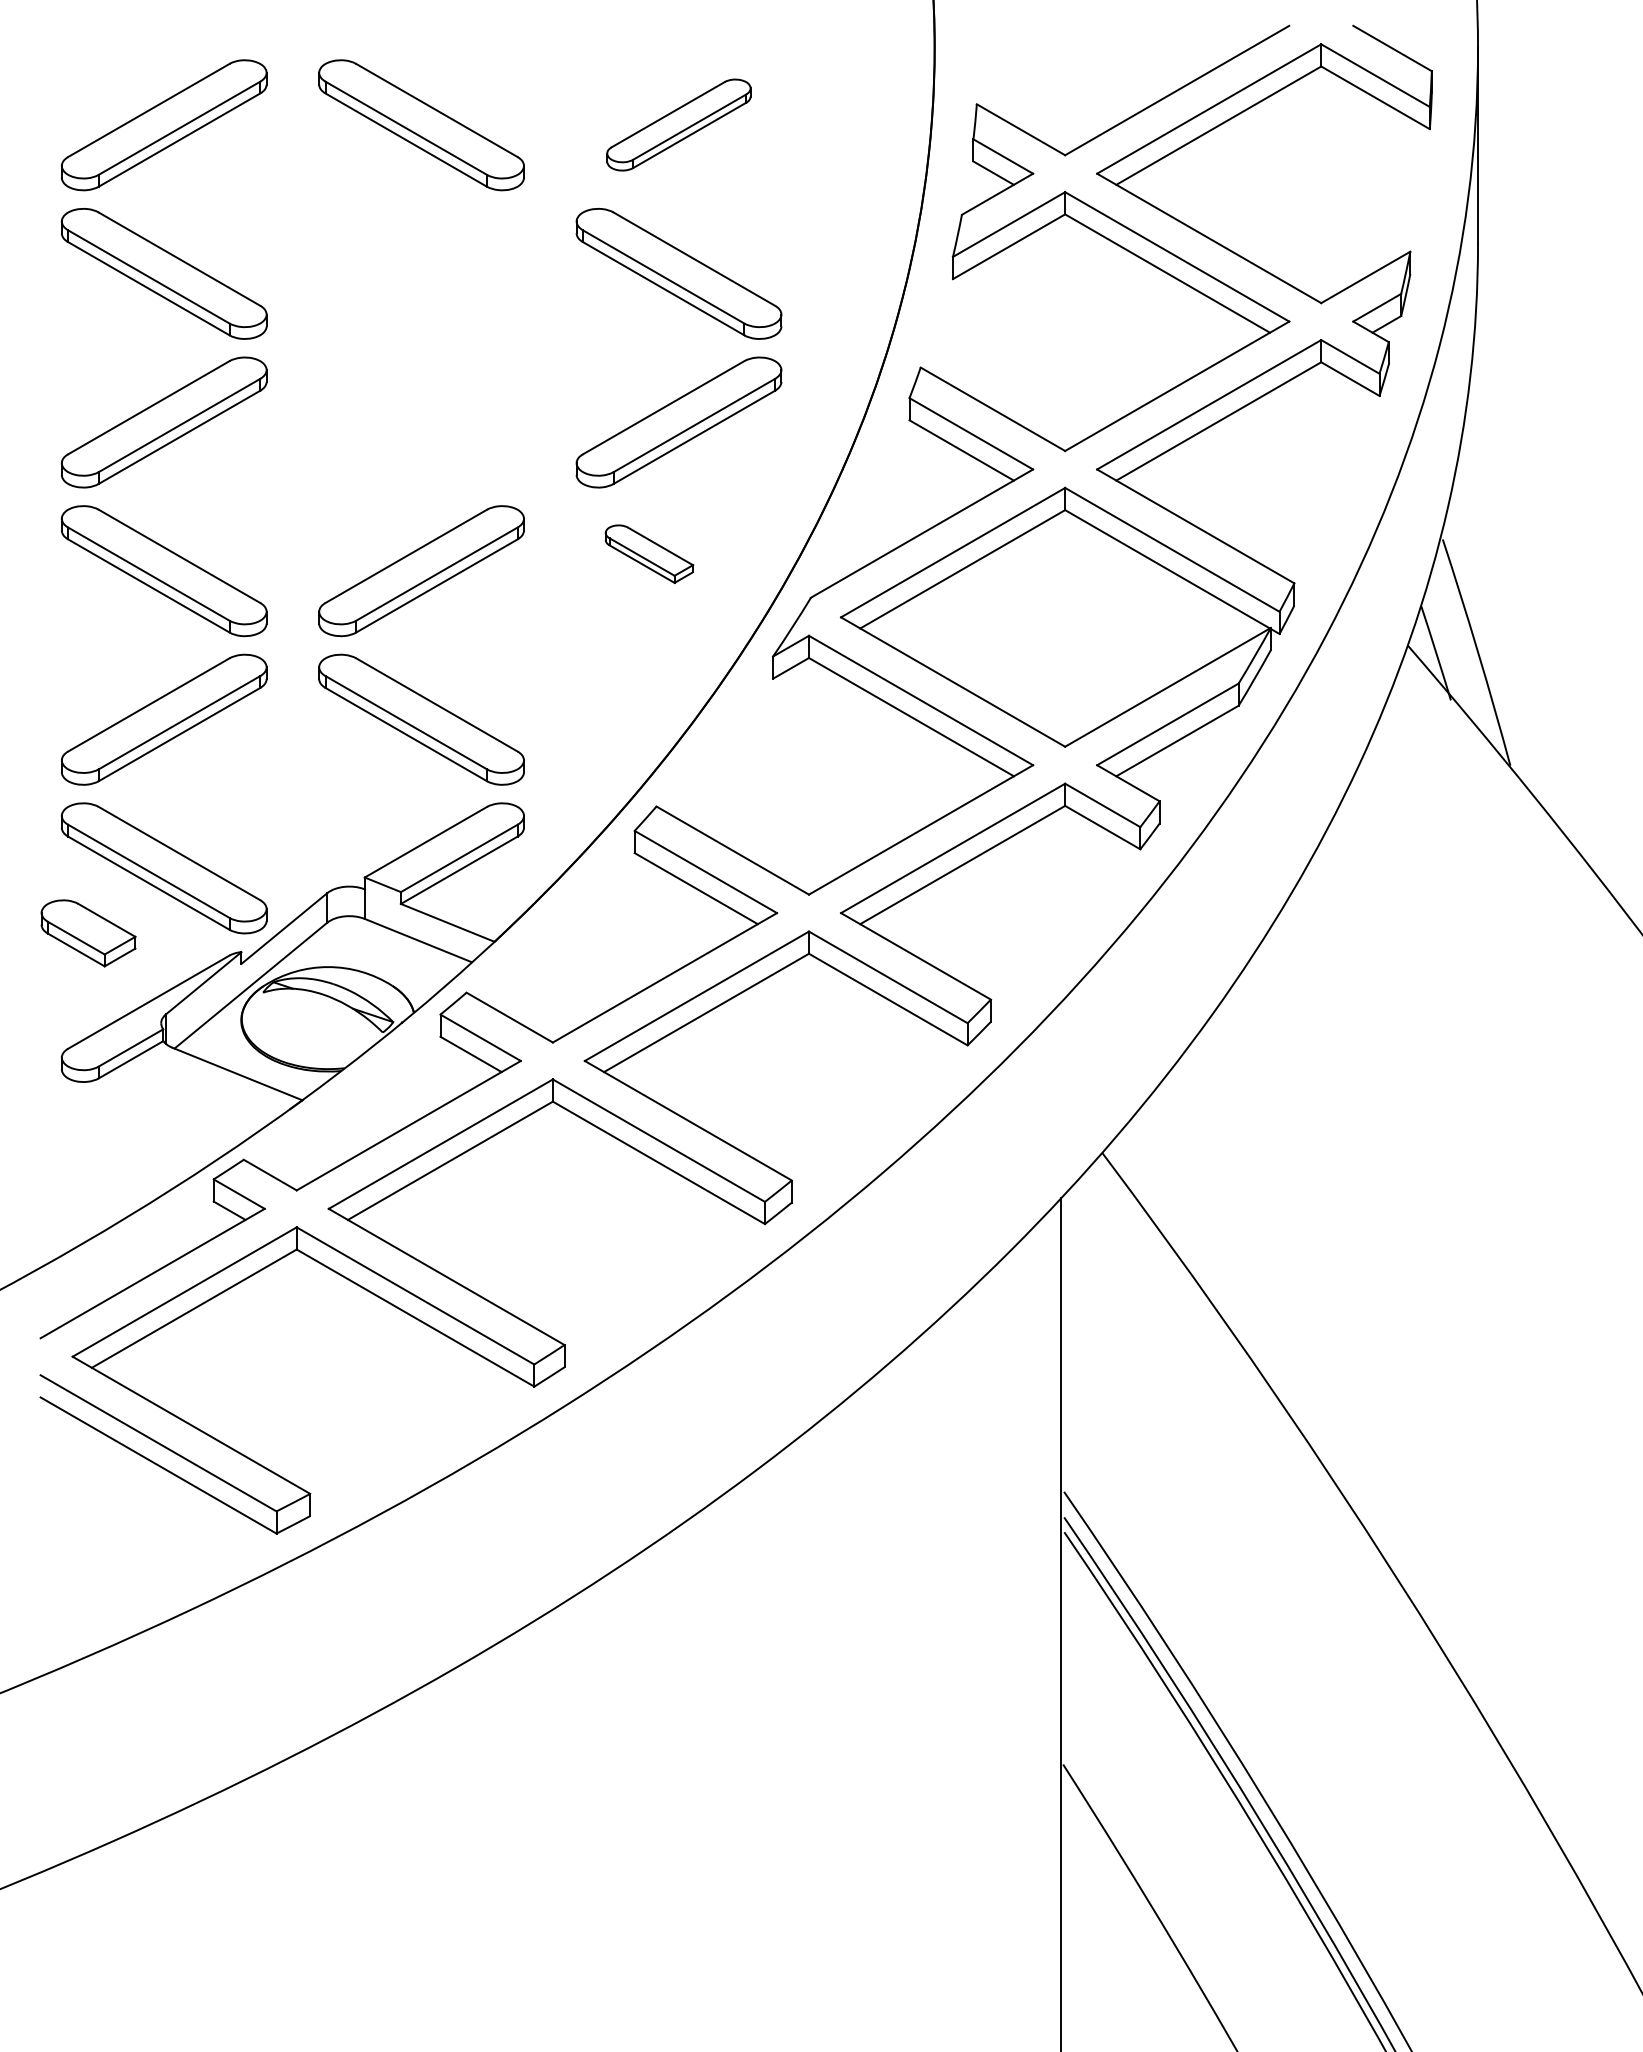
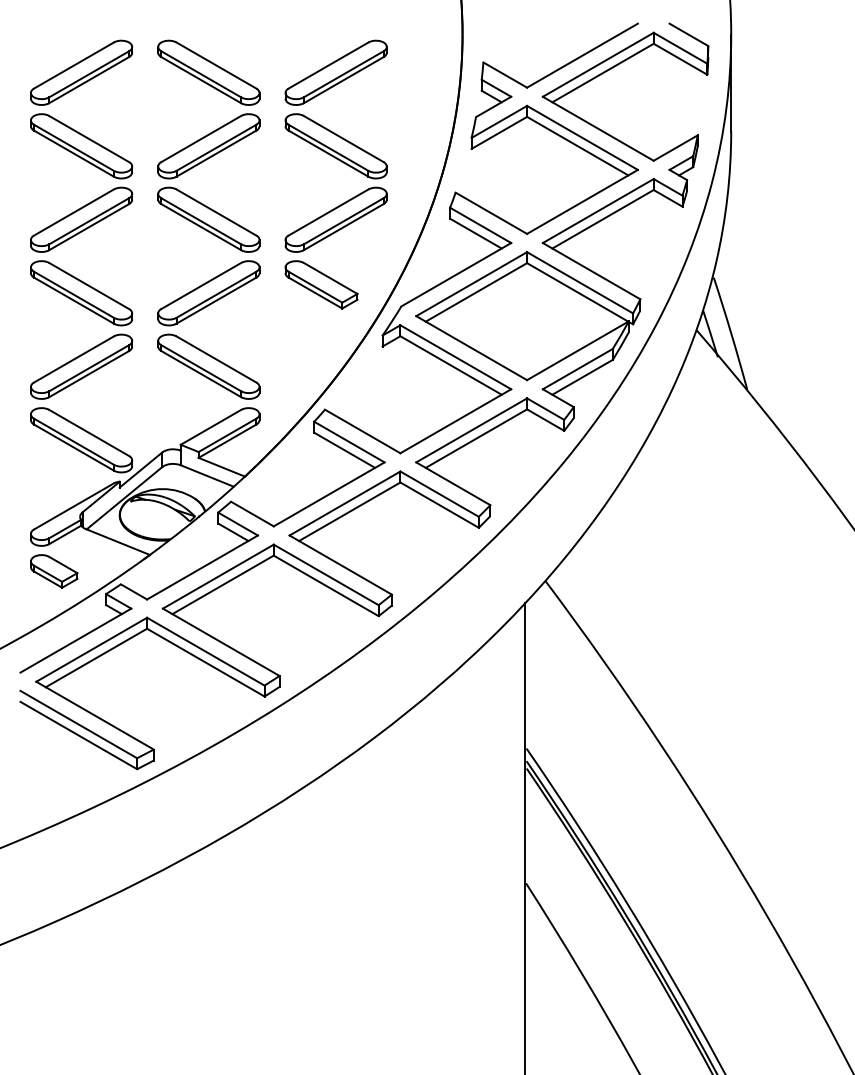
part: (677, 124) -> (335, 72), size x1.43
part: (400, 312) -> (198, 165), added
part: (649, 553) -> (321, 284), size x1.67
part: (89, 933) -> (54, 571), moved

